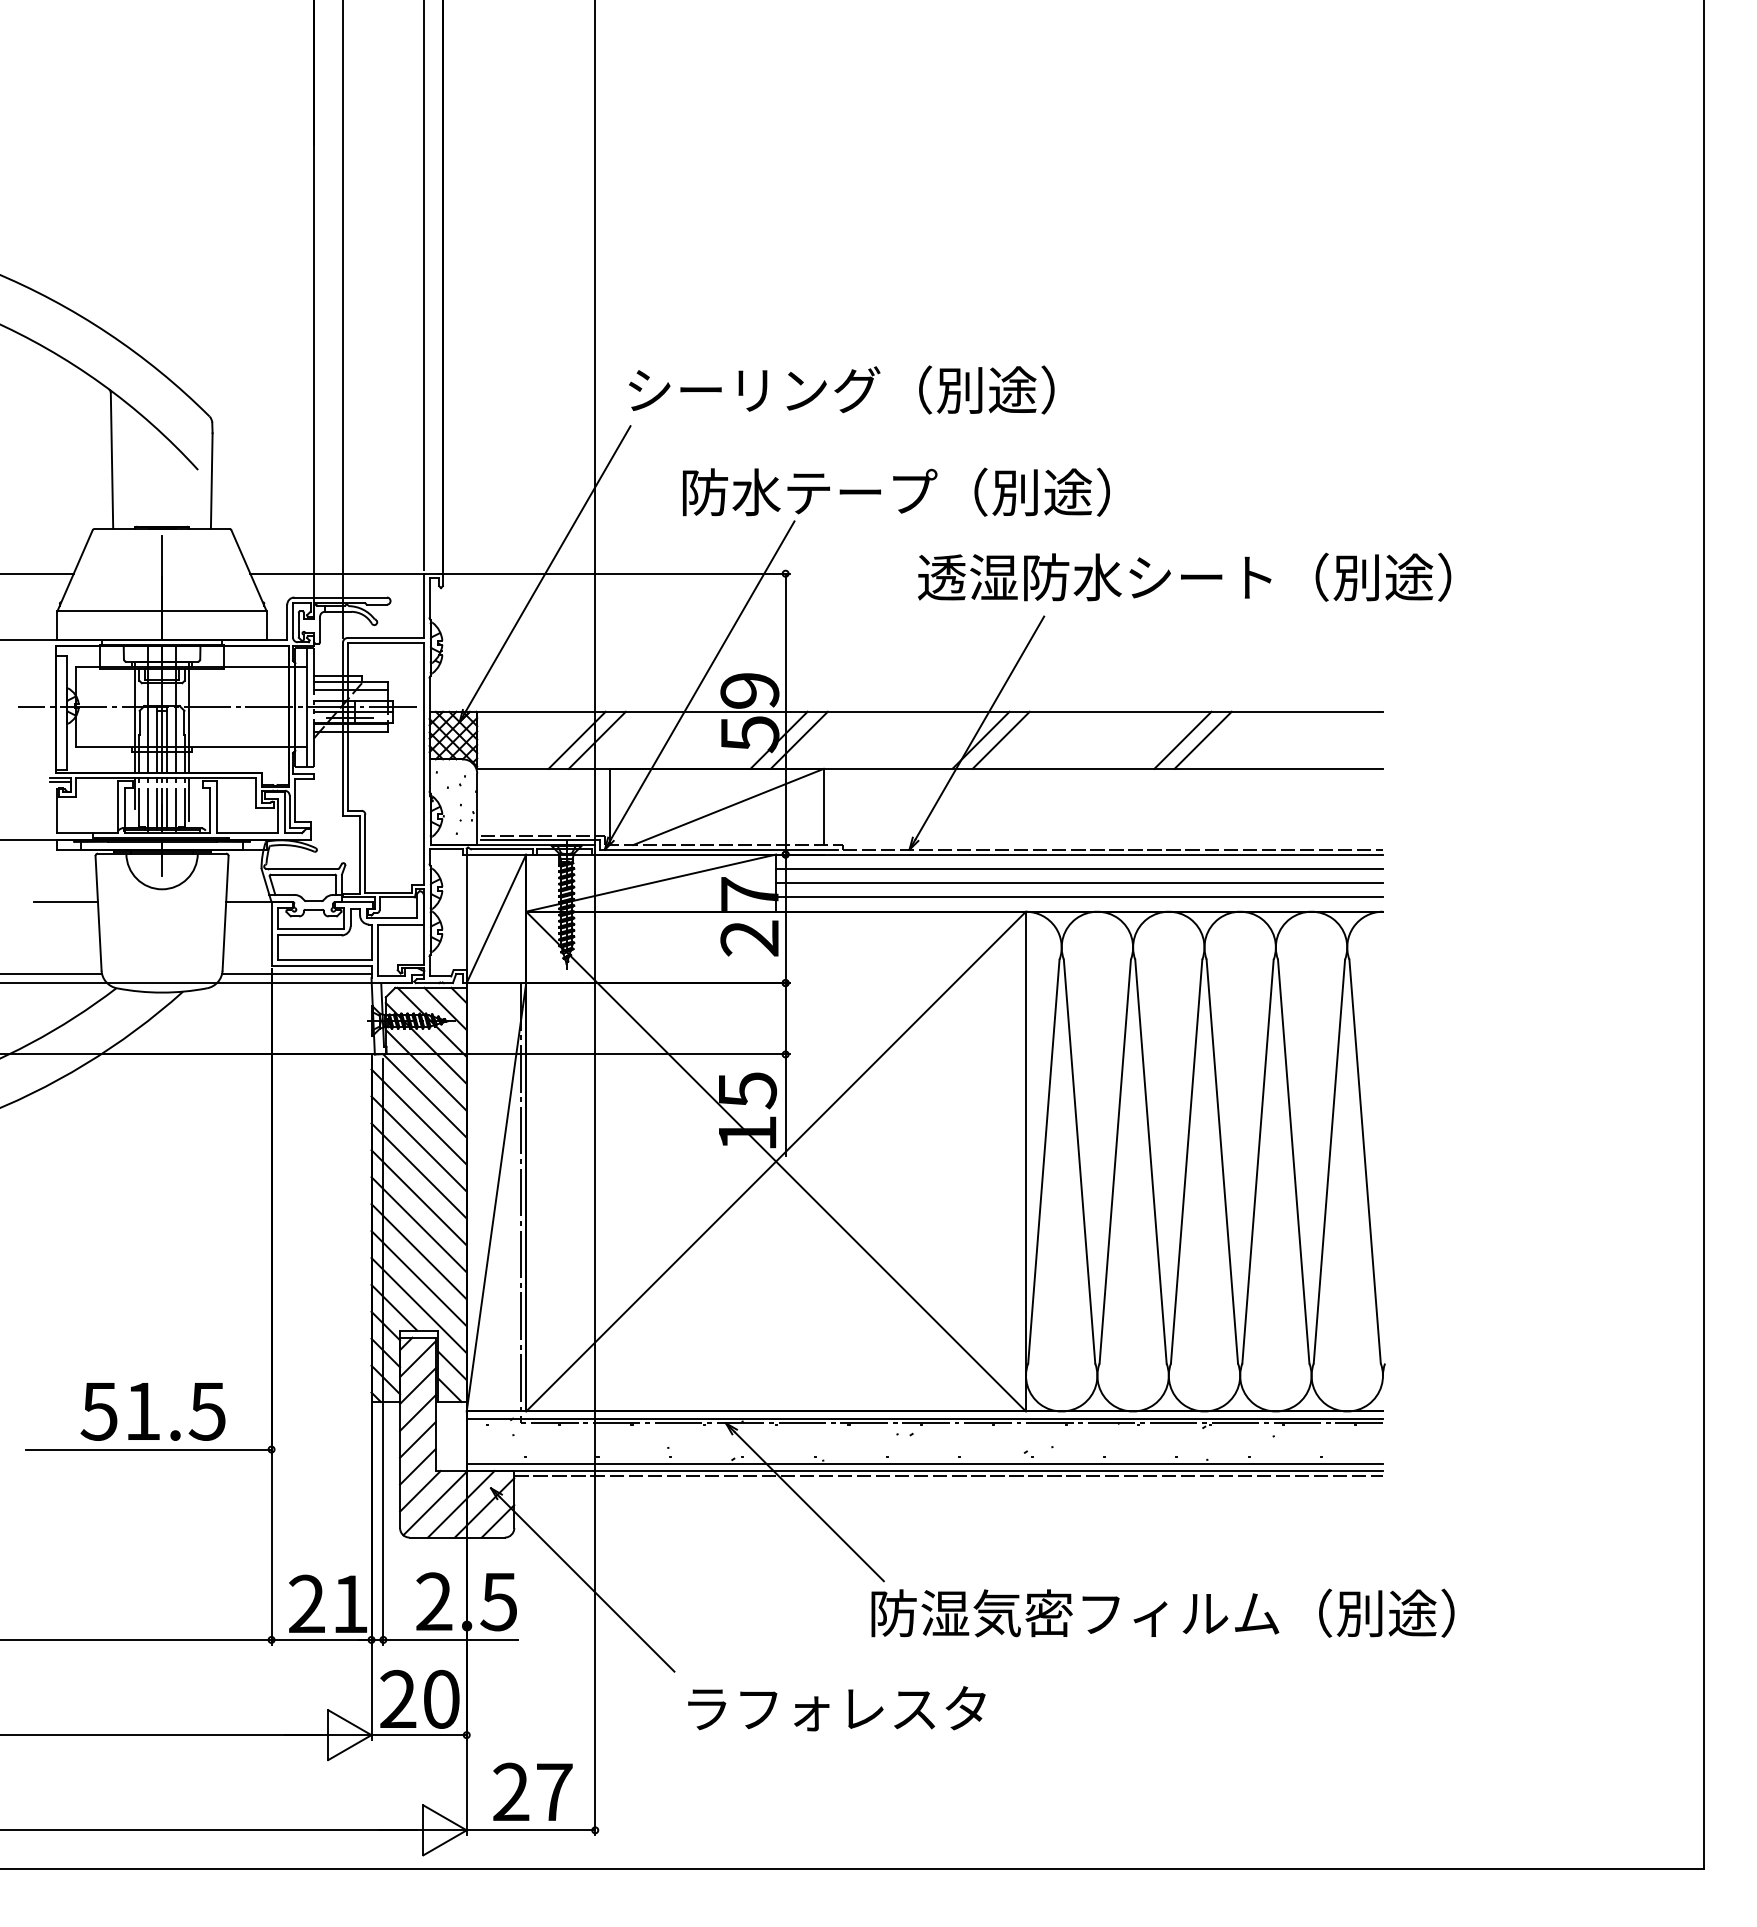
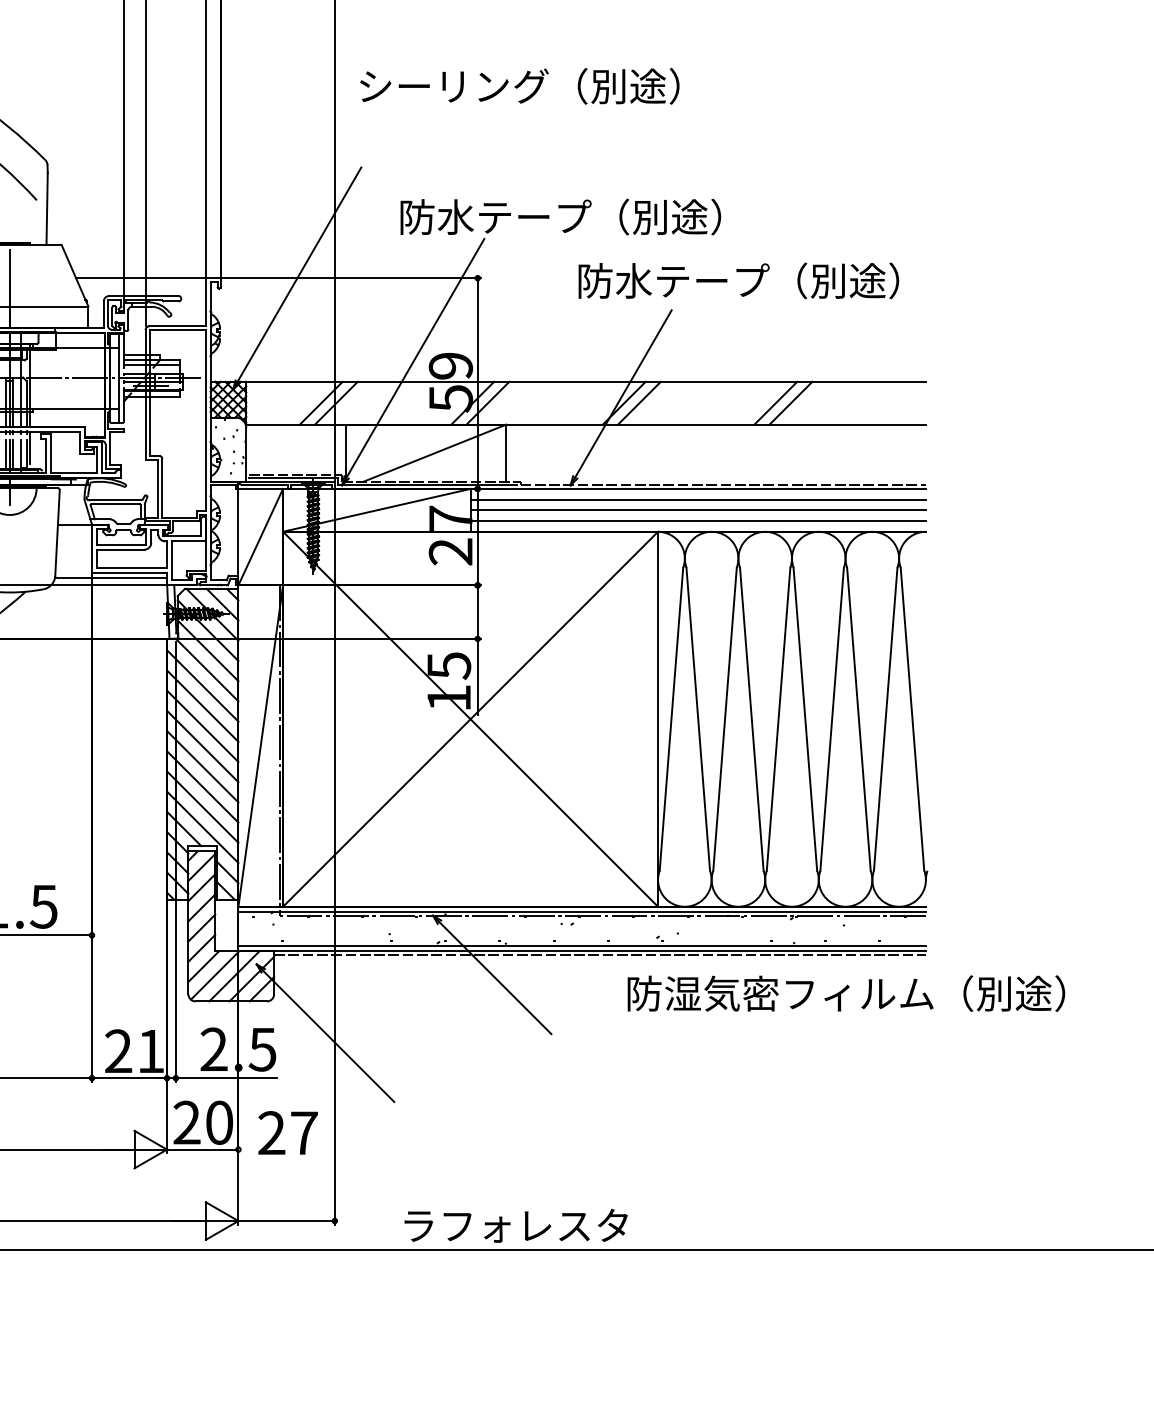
text: (841, 389) -> (519, 85), moved
text: (1184, 576) -> (776, 280), 透湿防水シート（別途） -> 防水テープ（別途）
text: (1162, 1612) -> (846, 993), moved
text: (836, 1708) -> (515, 1225), moved
text: (532, 1791) -> (287, 1132), moved

